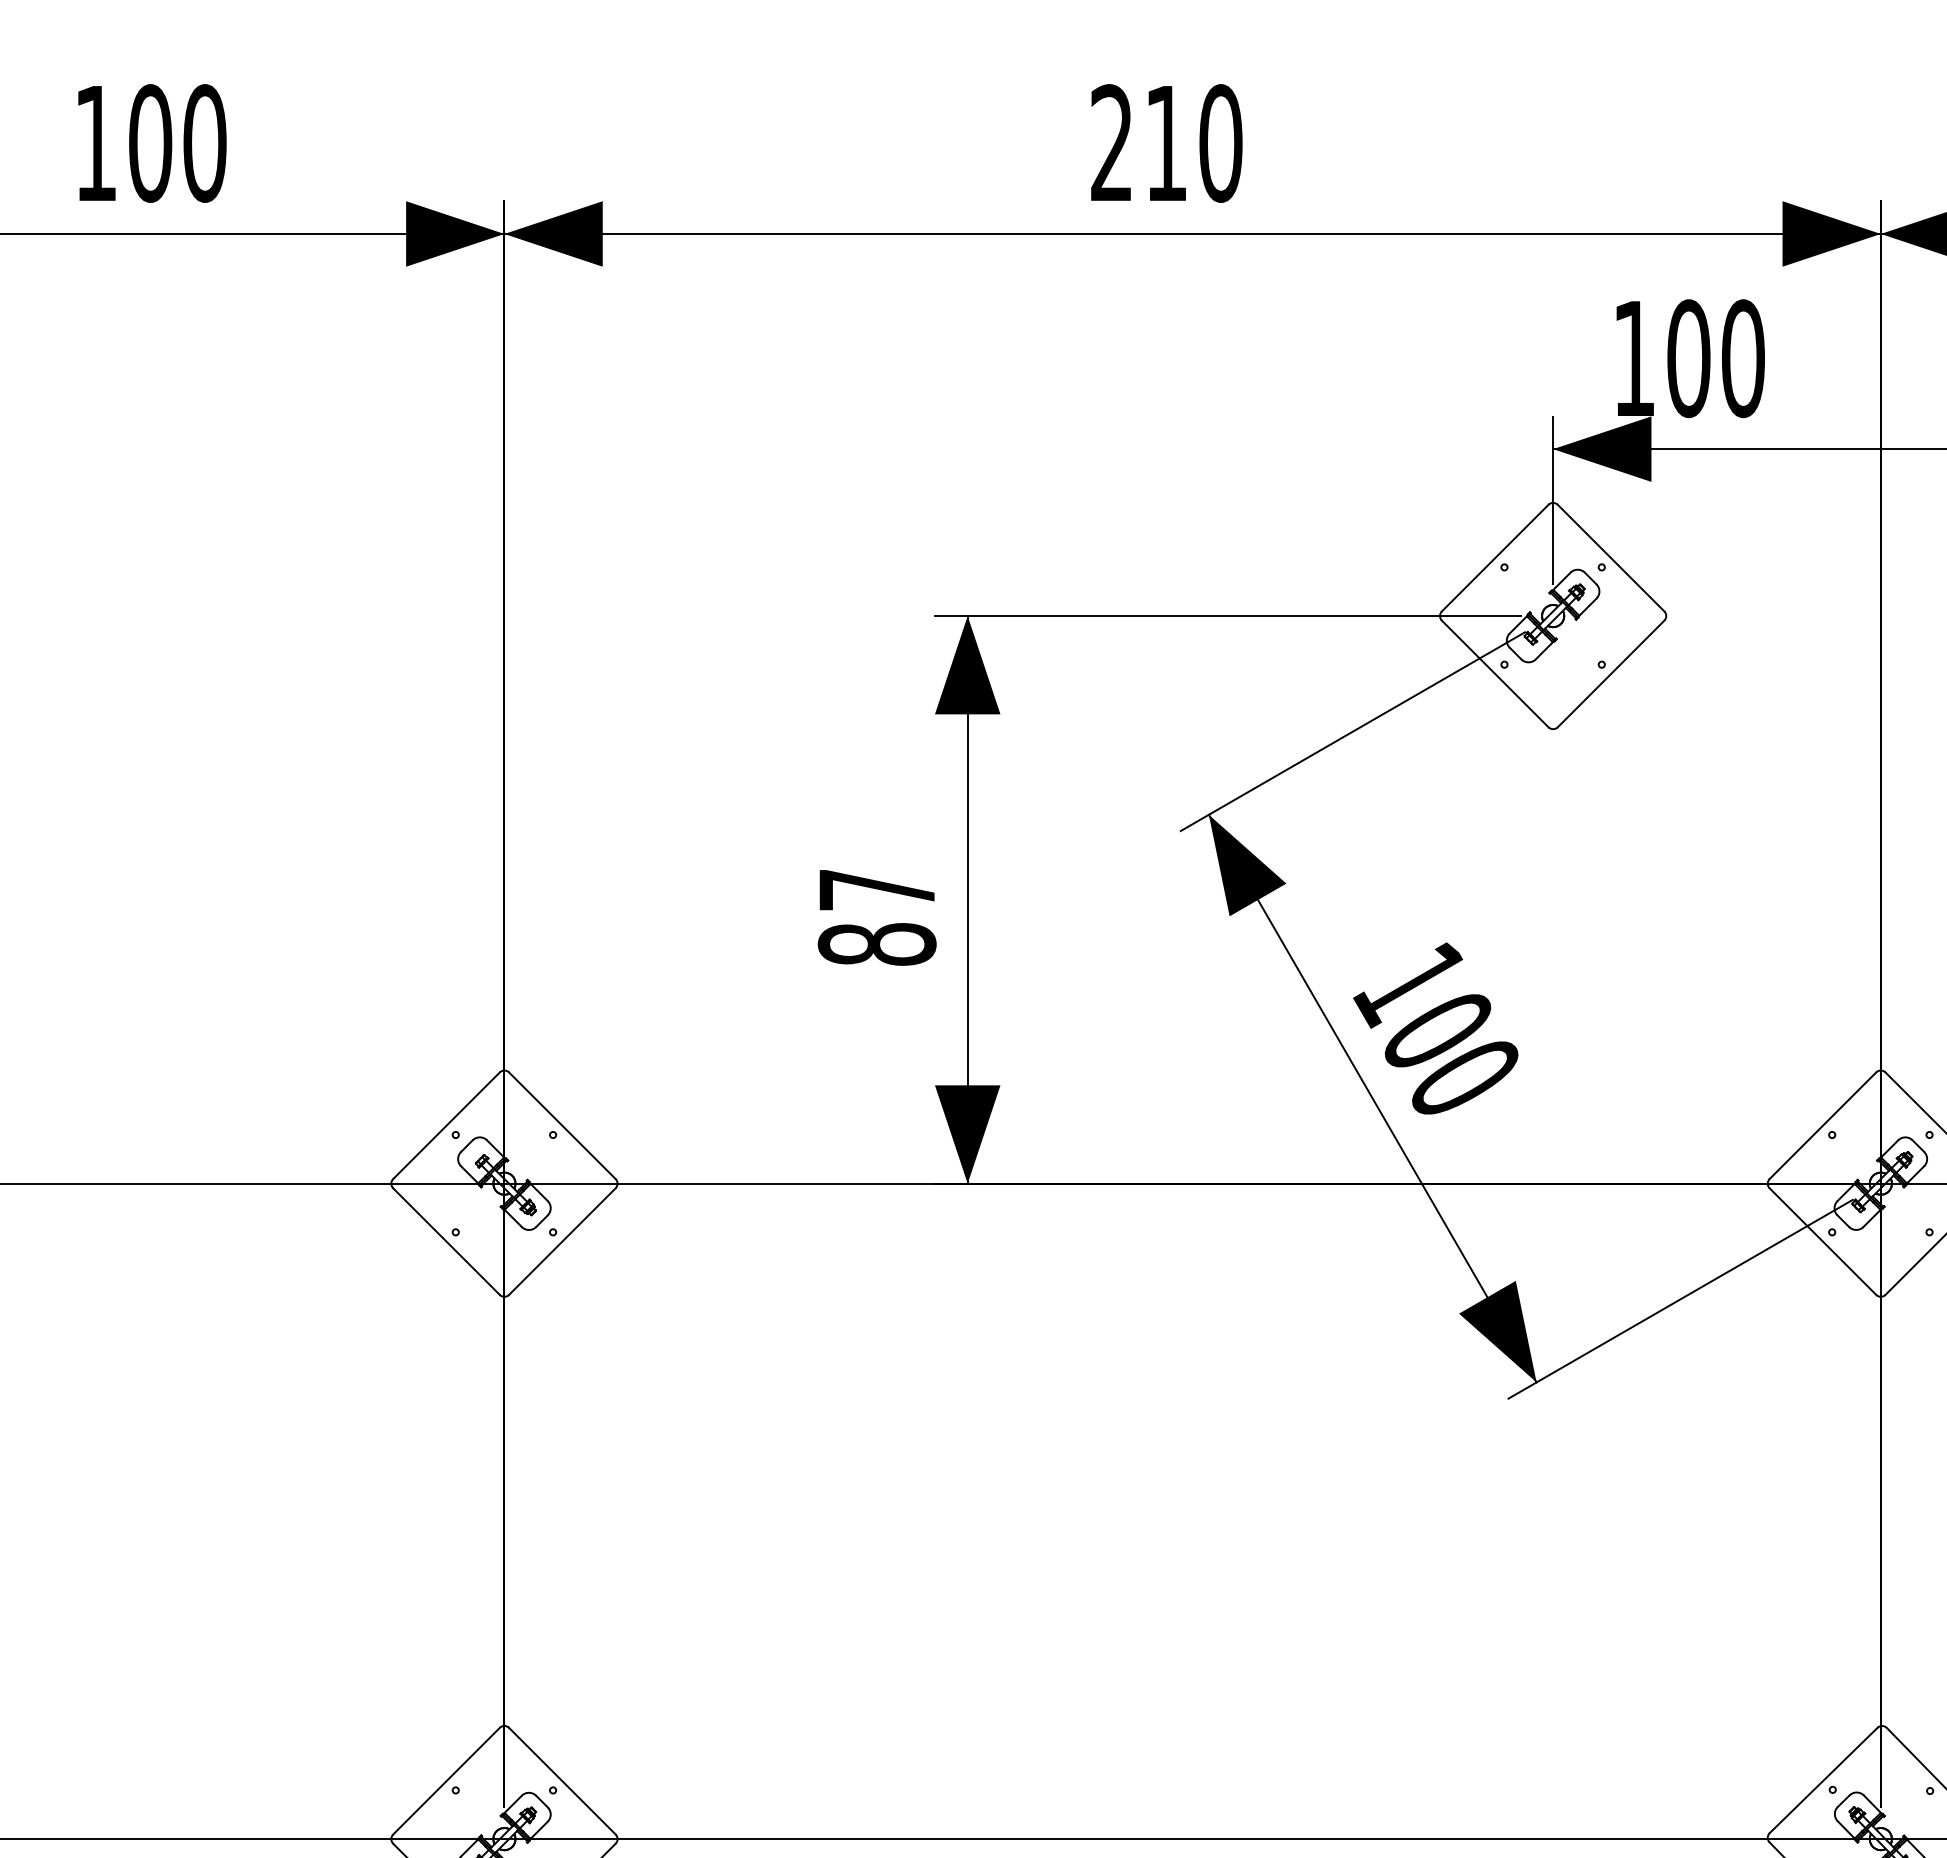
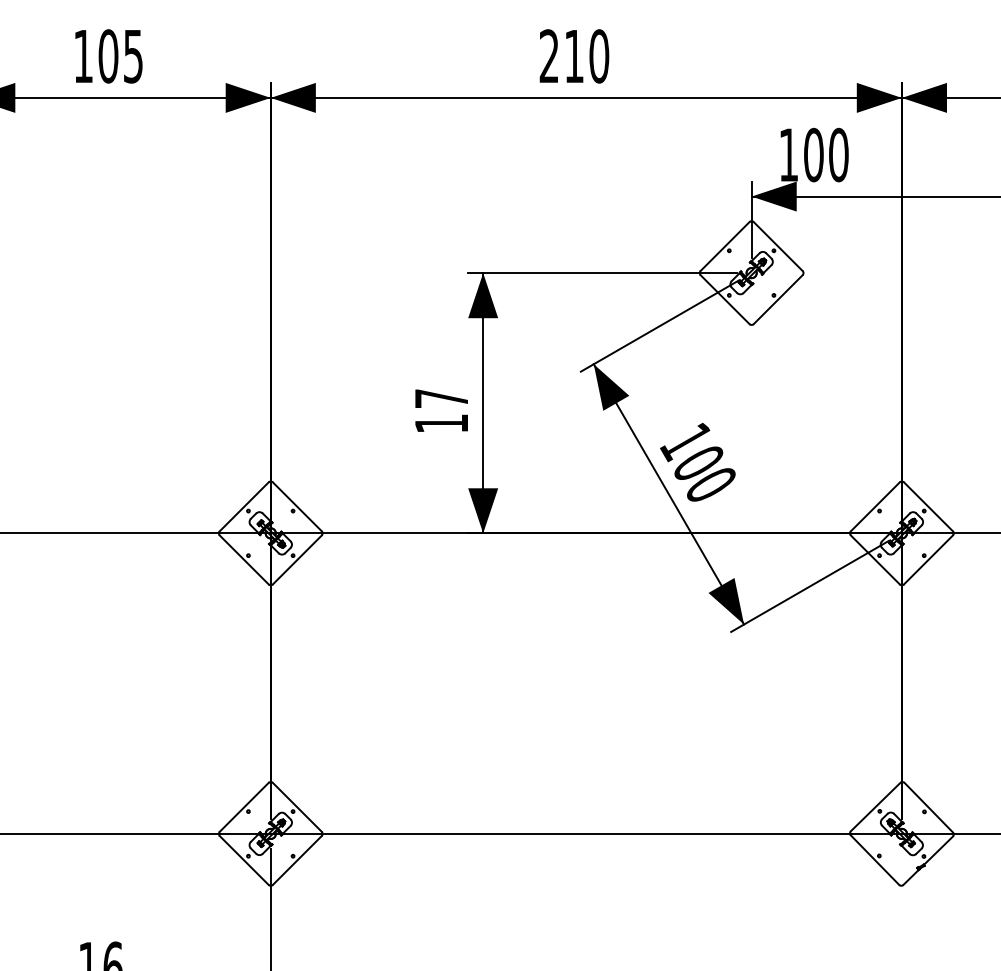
text: (205, 143) -> (133, 56), 100 -> 105
text: (876, 944) -> (441, 423), 87 -> 17

